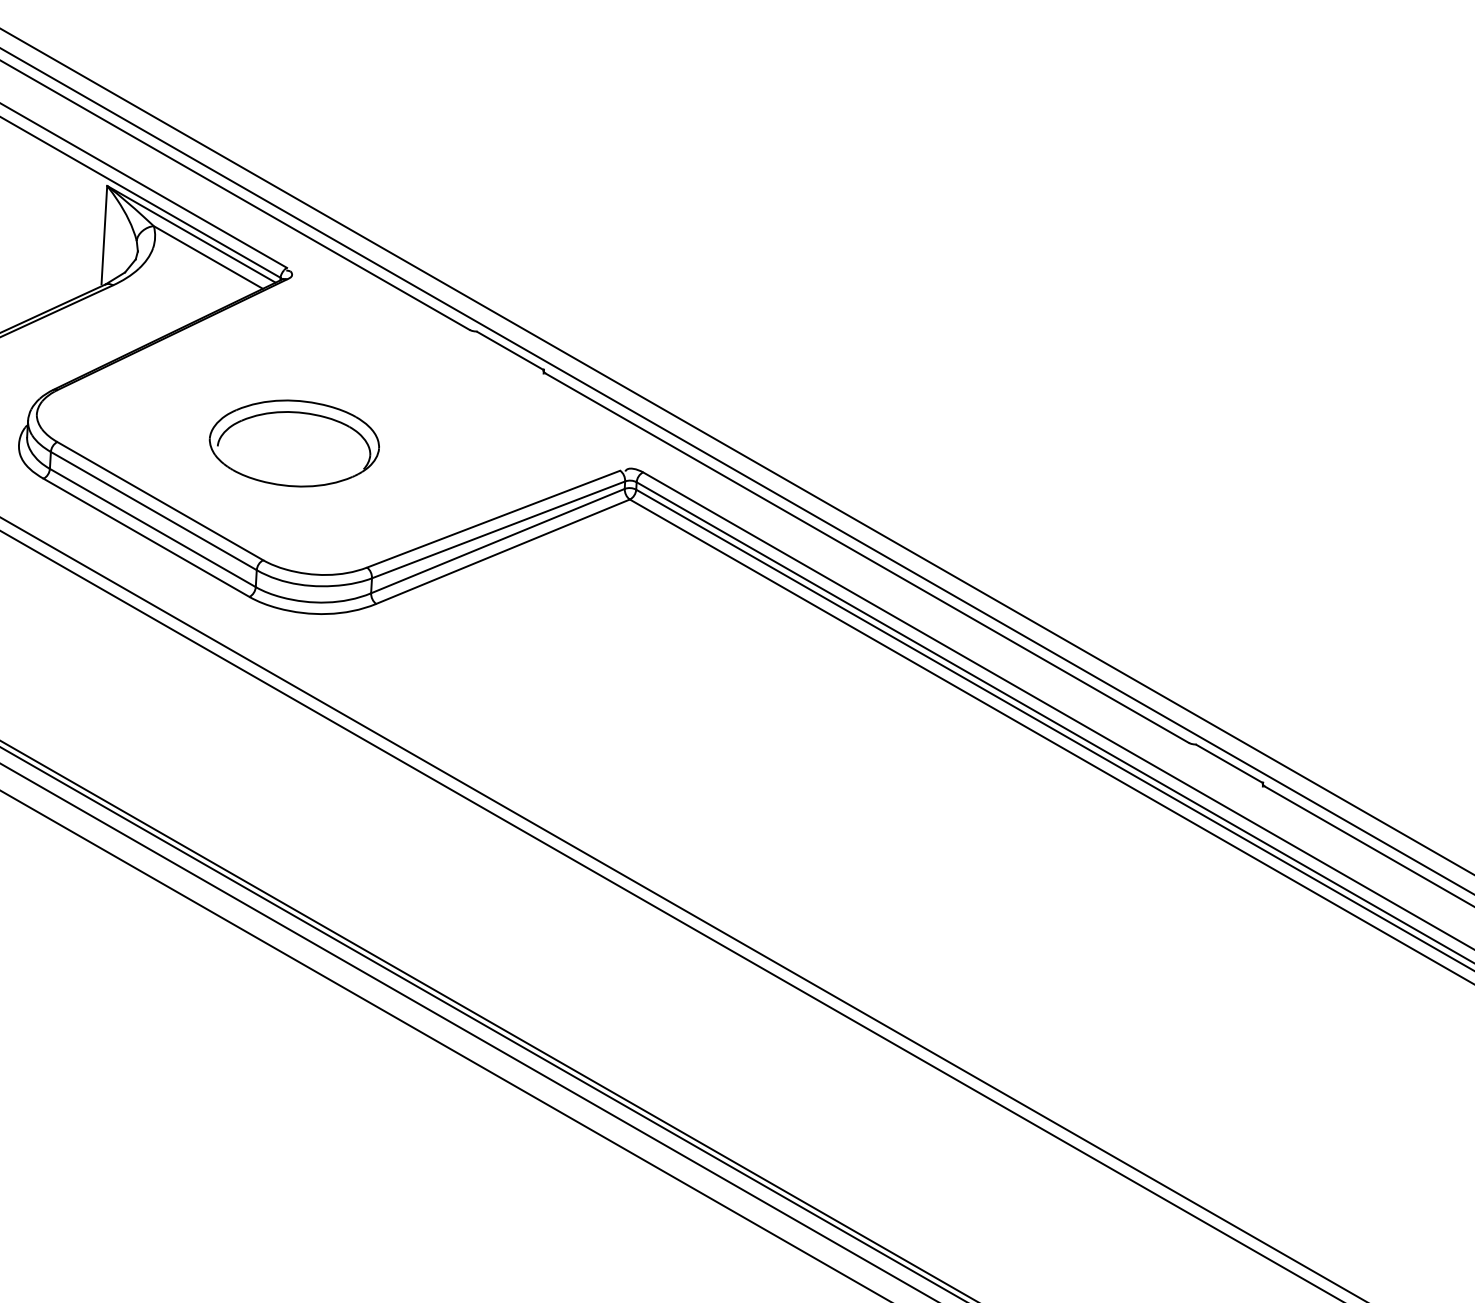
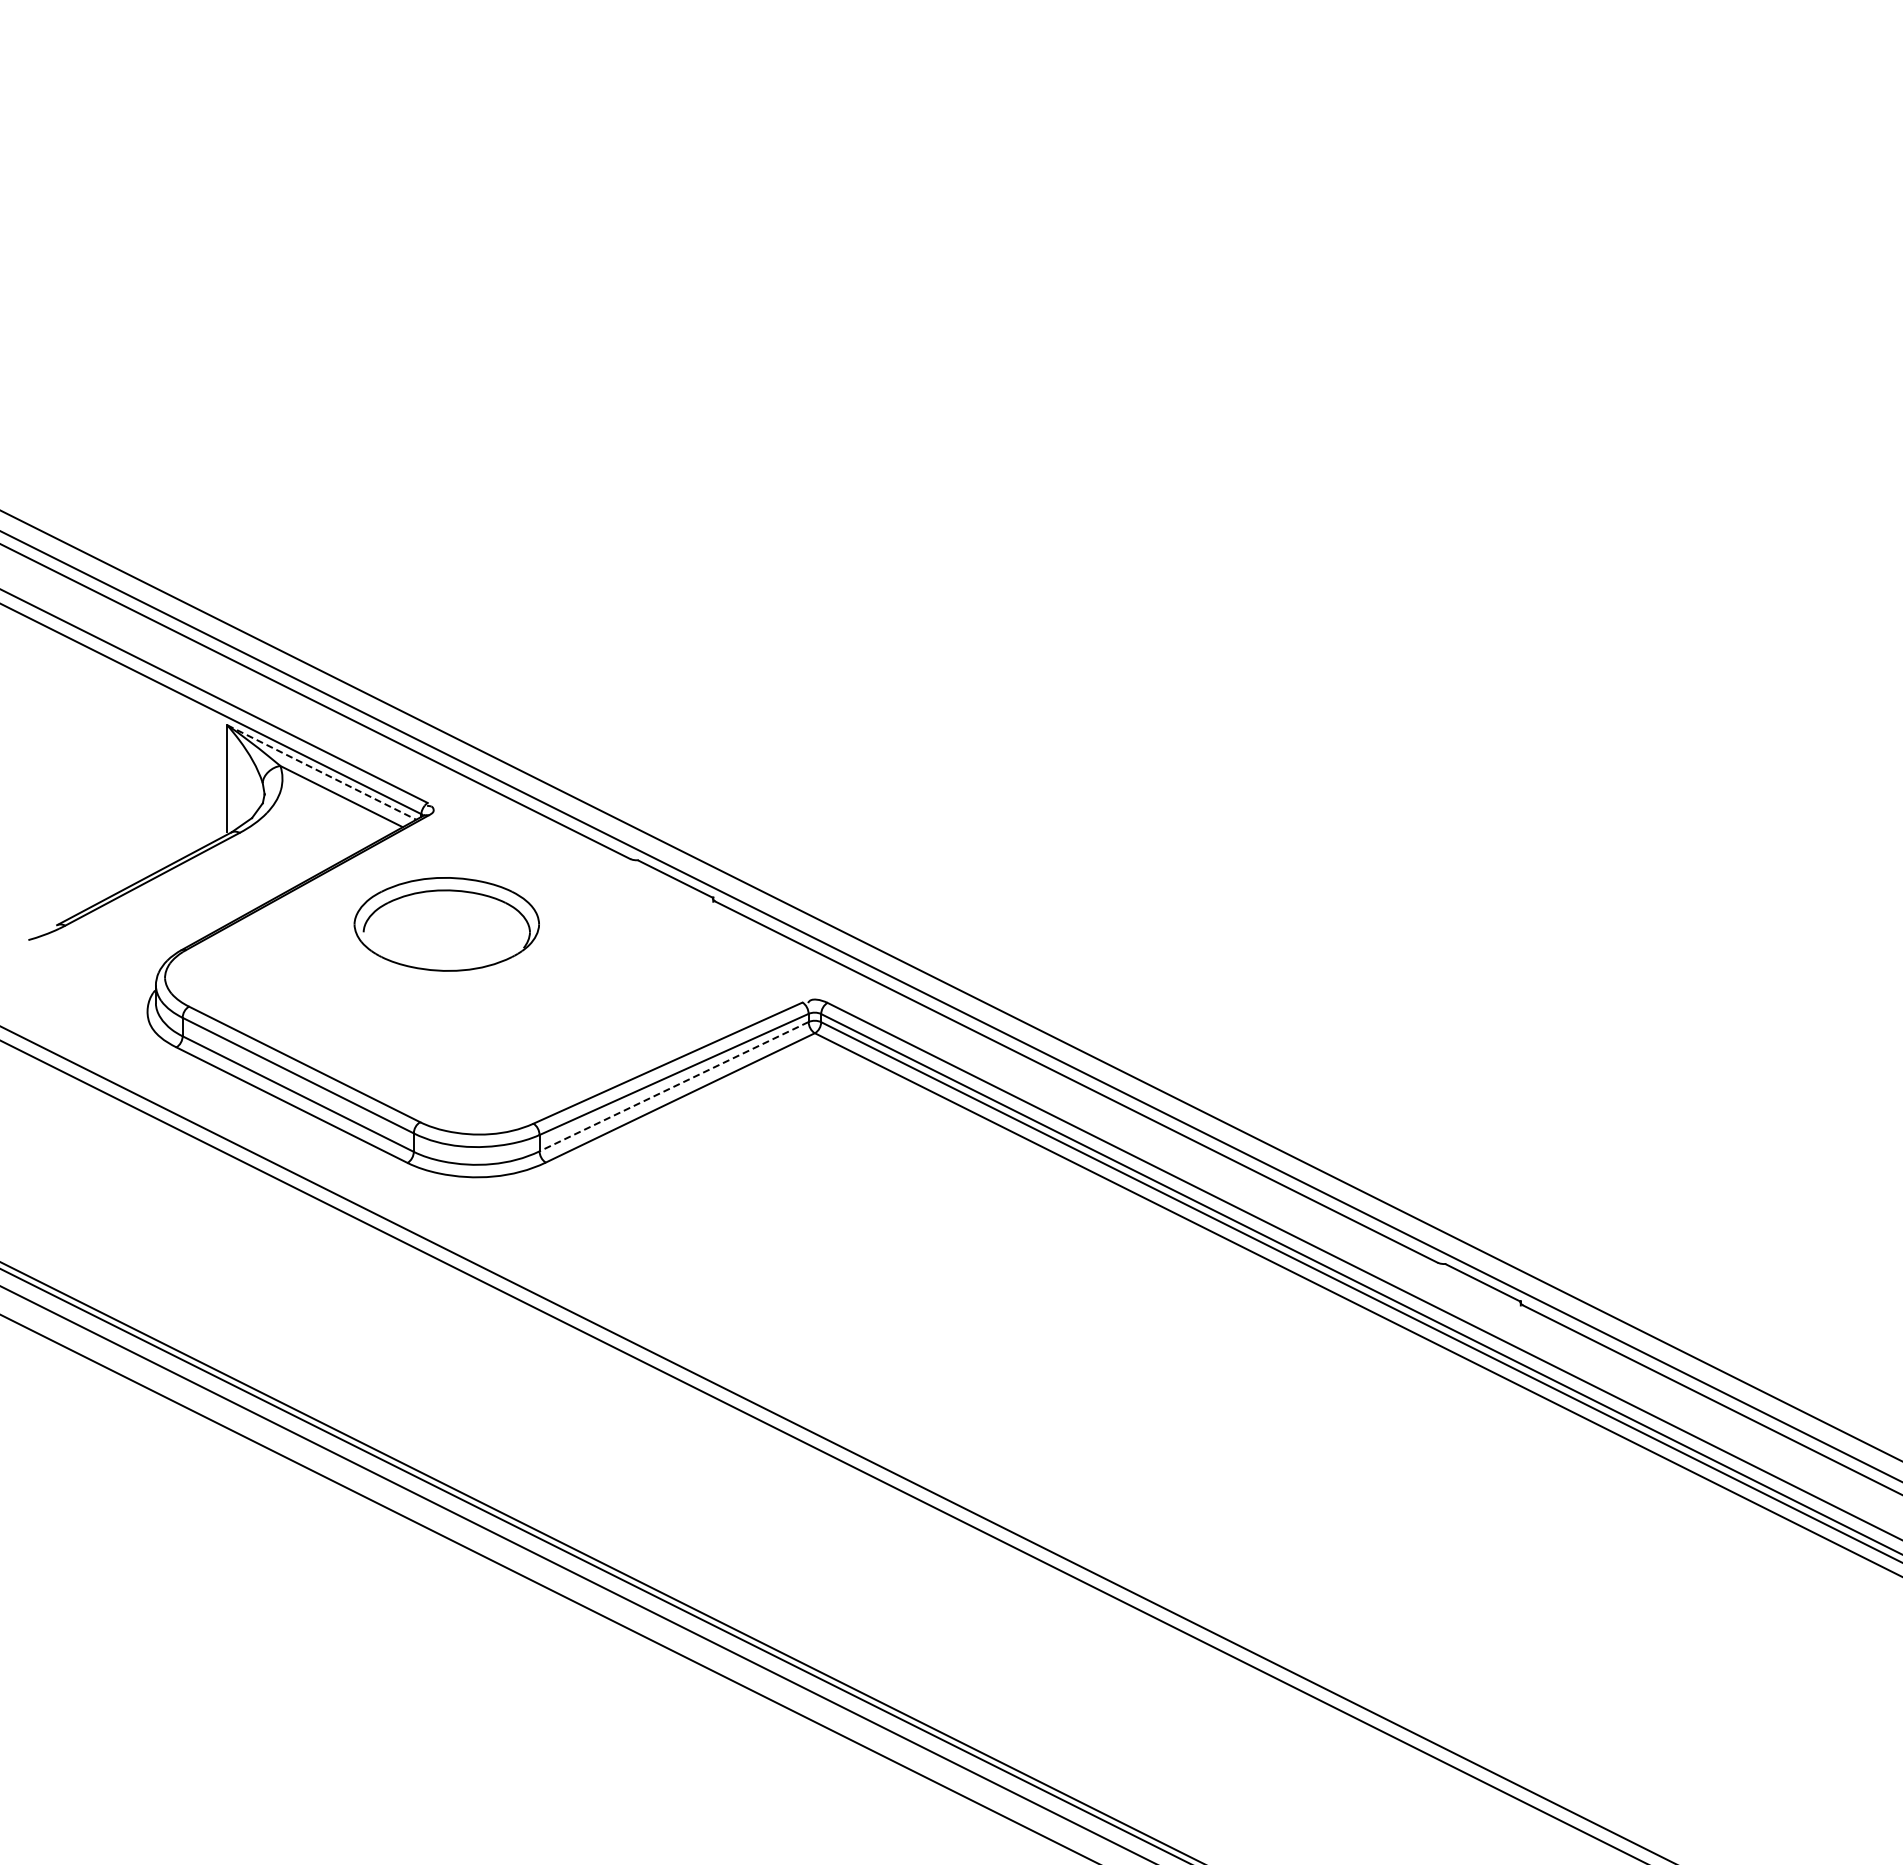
line: (191, 234) -> (321, 772), solid -> dashed
part: (294, 443) -> (446, 924), moved
line: (497, 540) -> (673, 1086), solid -> dashed

